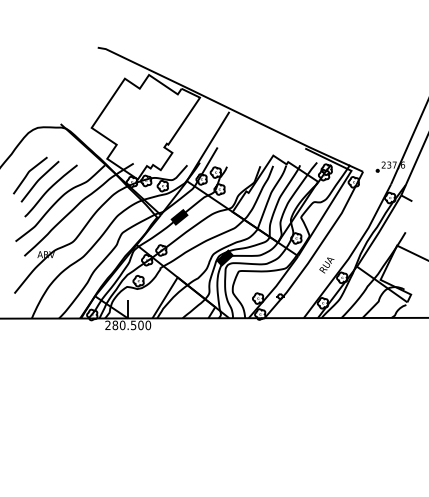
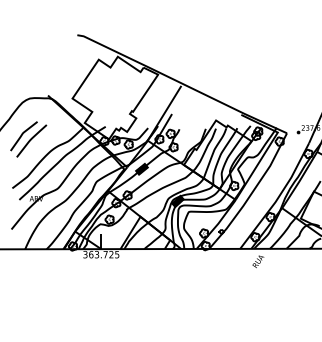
curve: (50, 189) -> (39, 147), removed
text: (326, 265) -> (258, 261), moved
text: (128, 325) -> (101, 254), 280.500 -> 363.725

